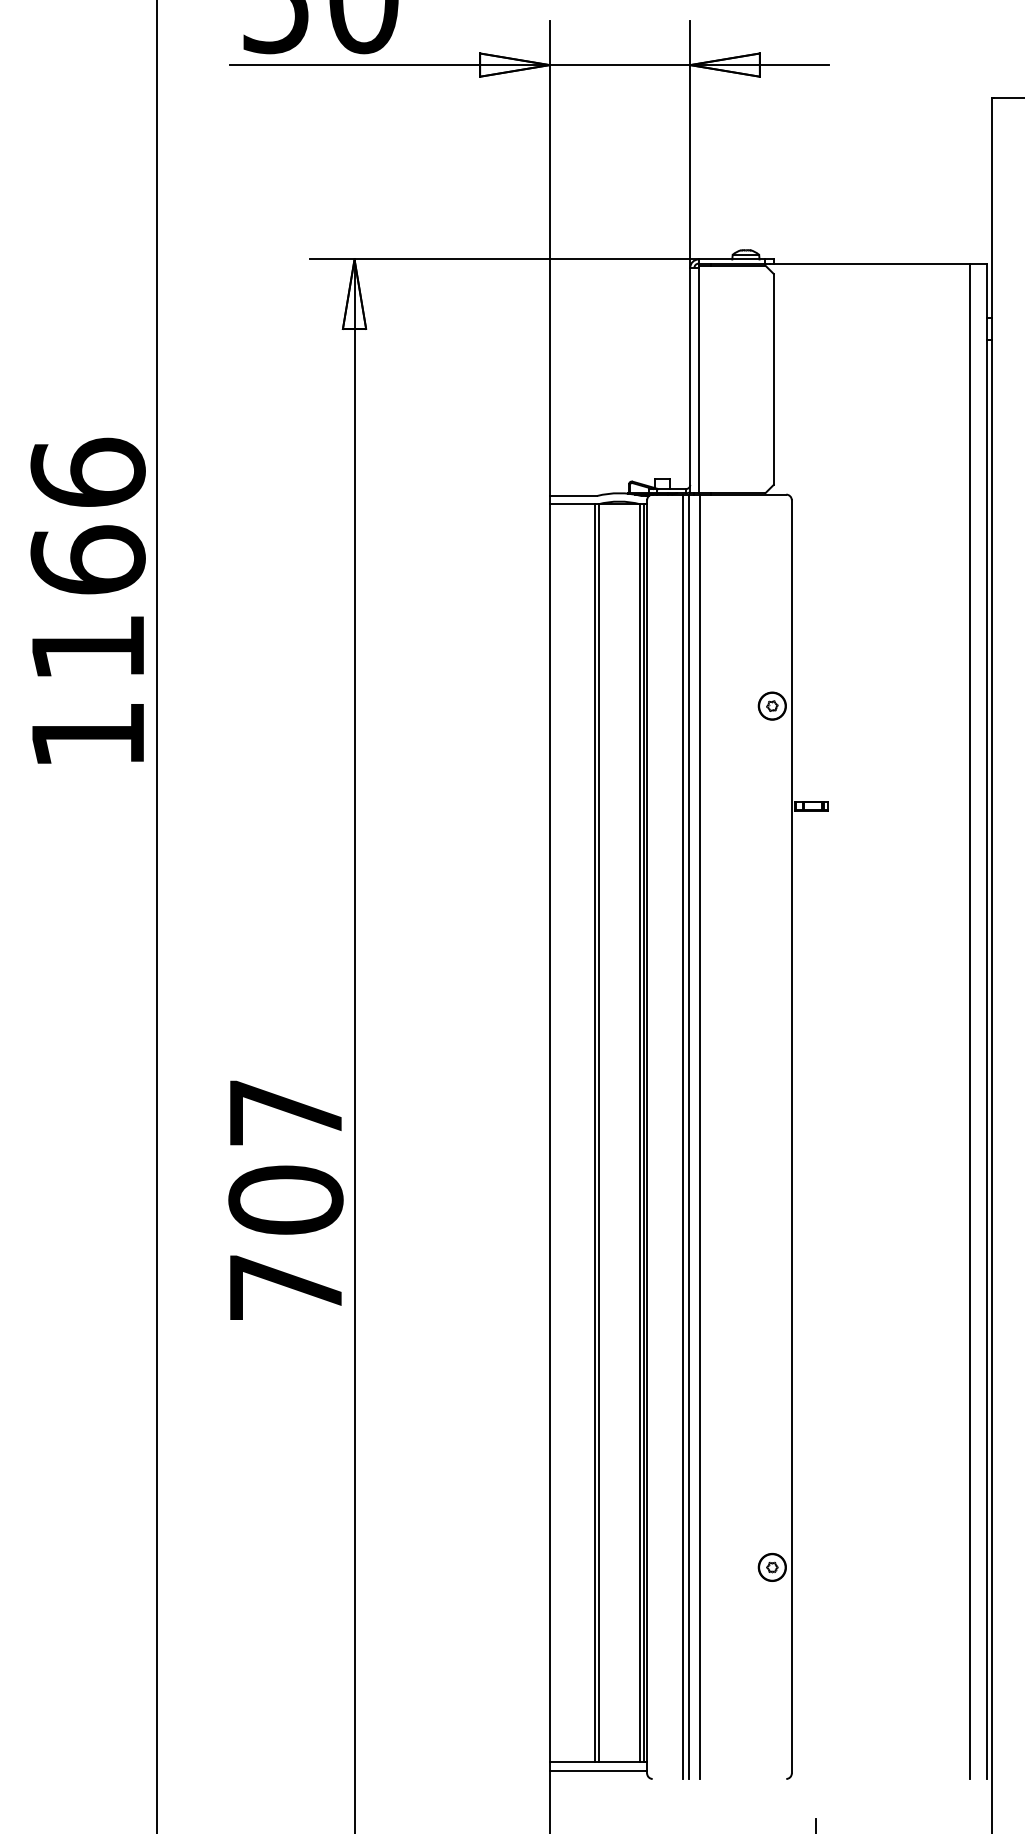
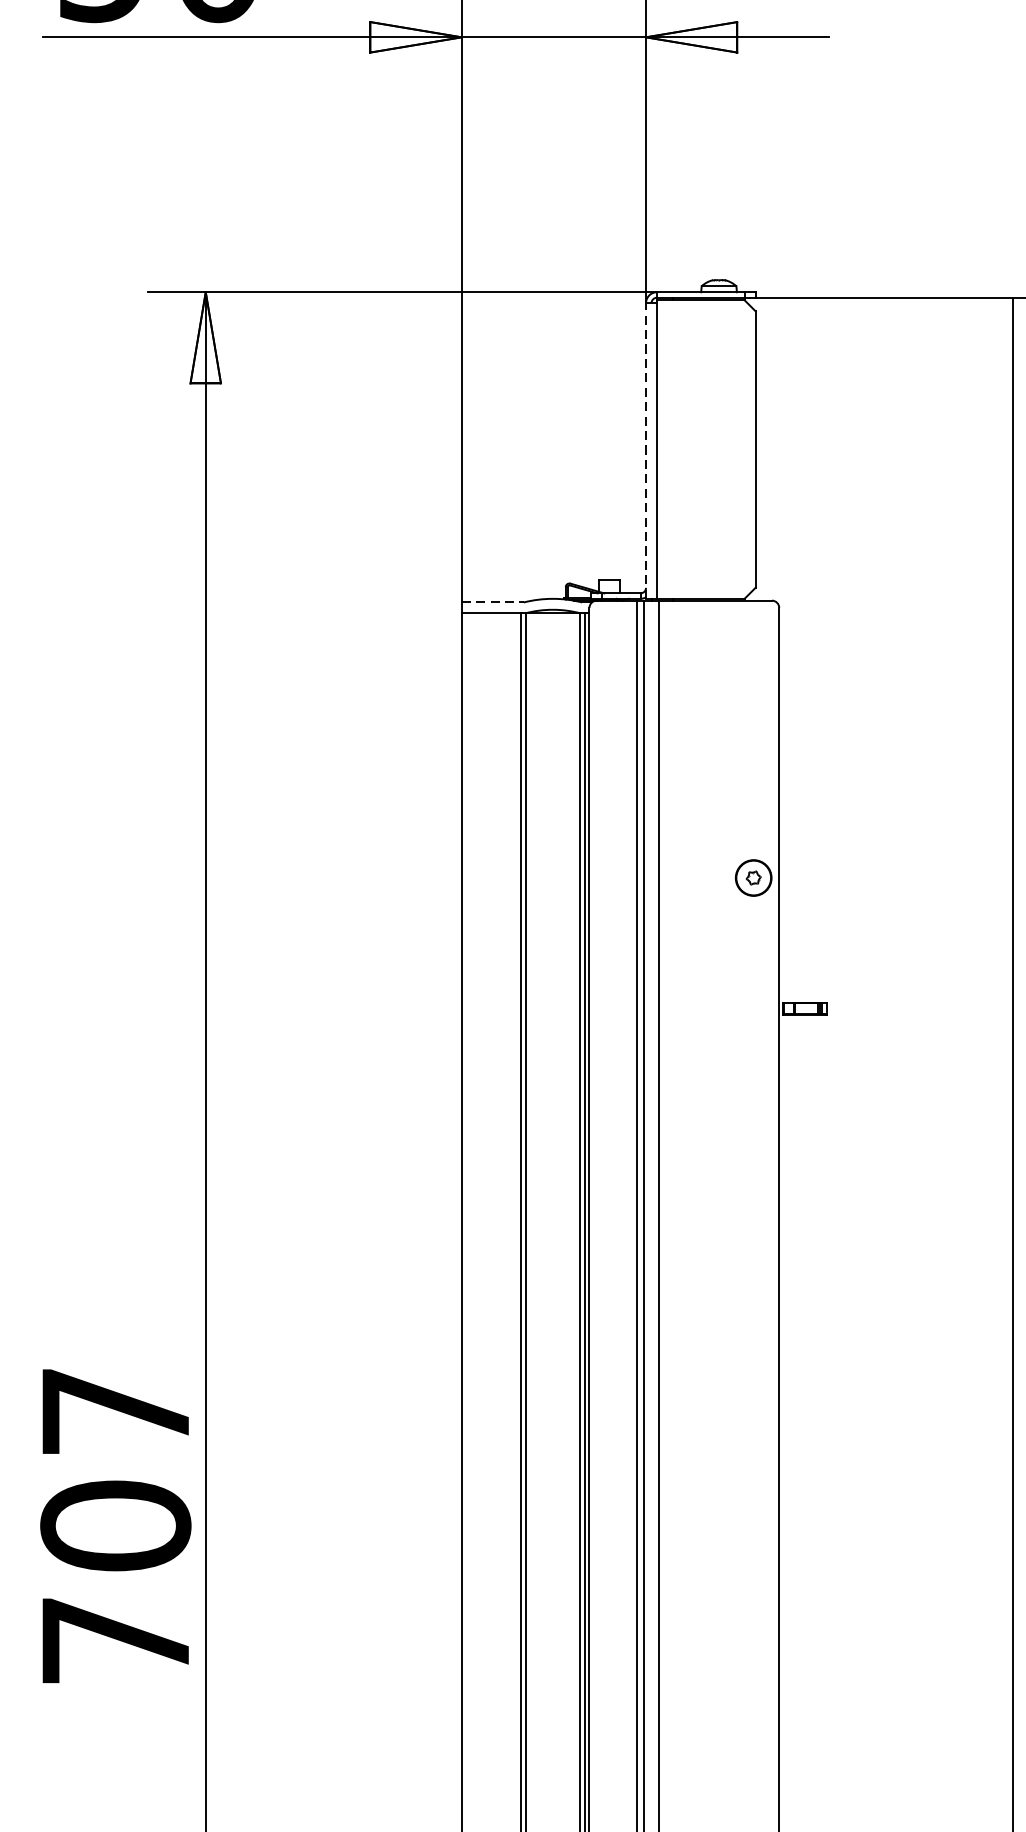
line: (690, 380) -> (646, 450), solid -> dashed
line: (573, 496) -> (492, 603), solid -> dashed

